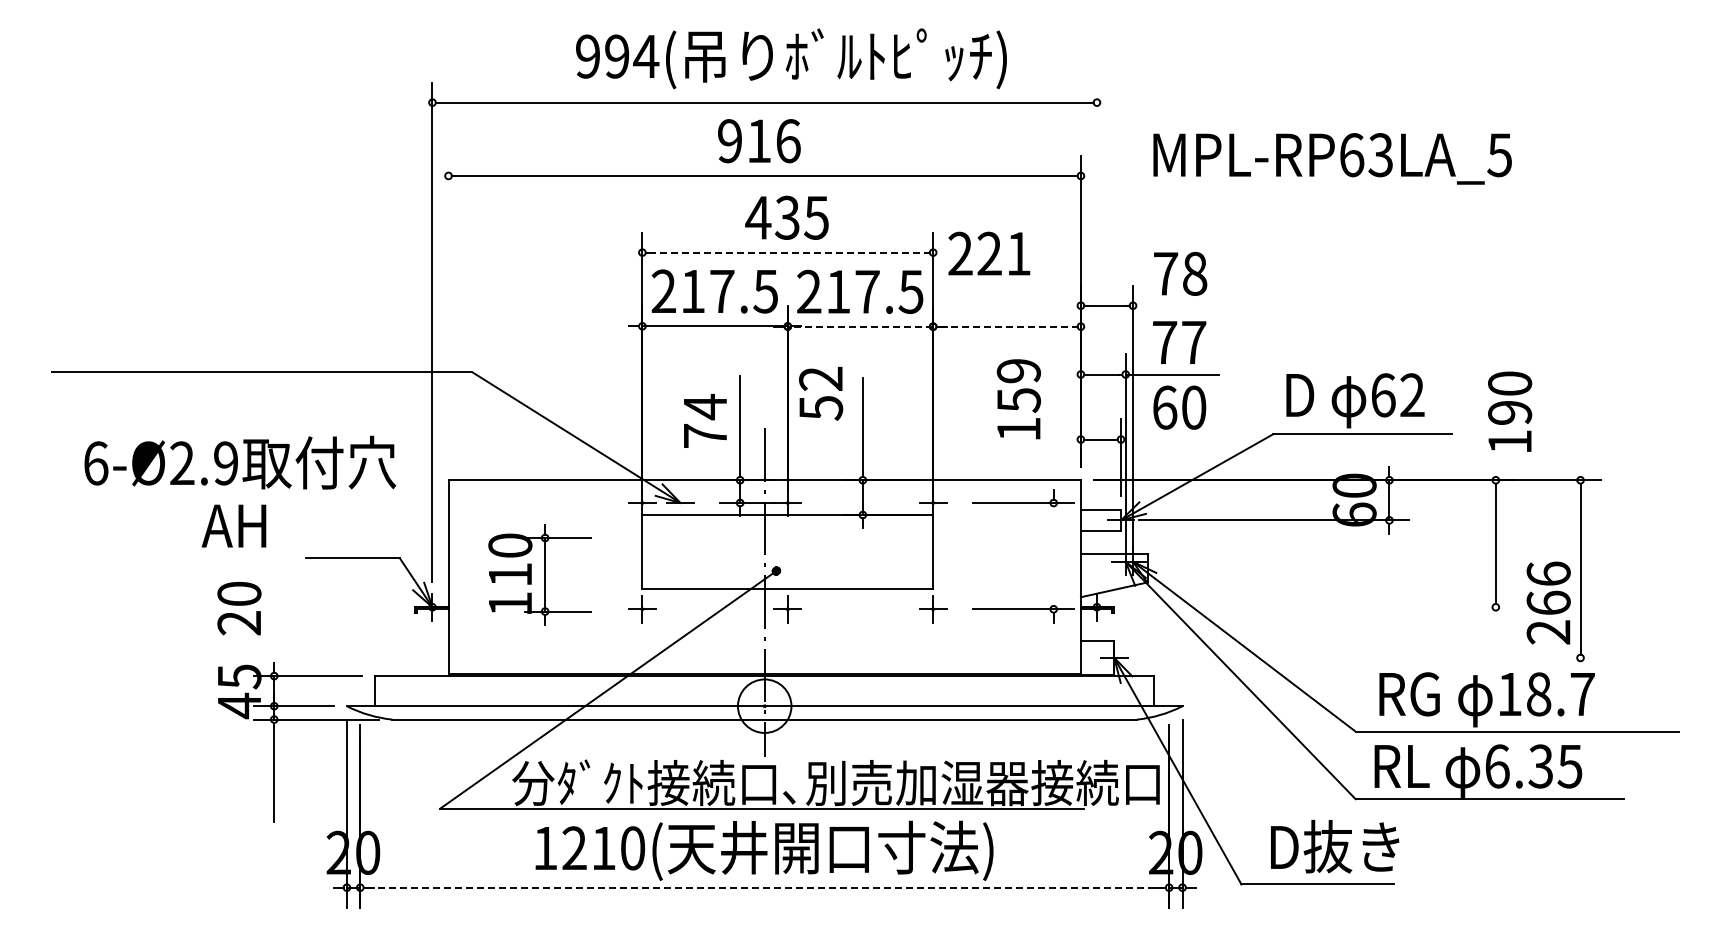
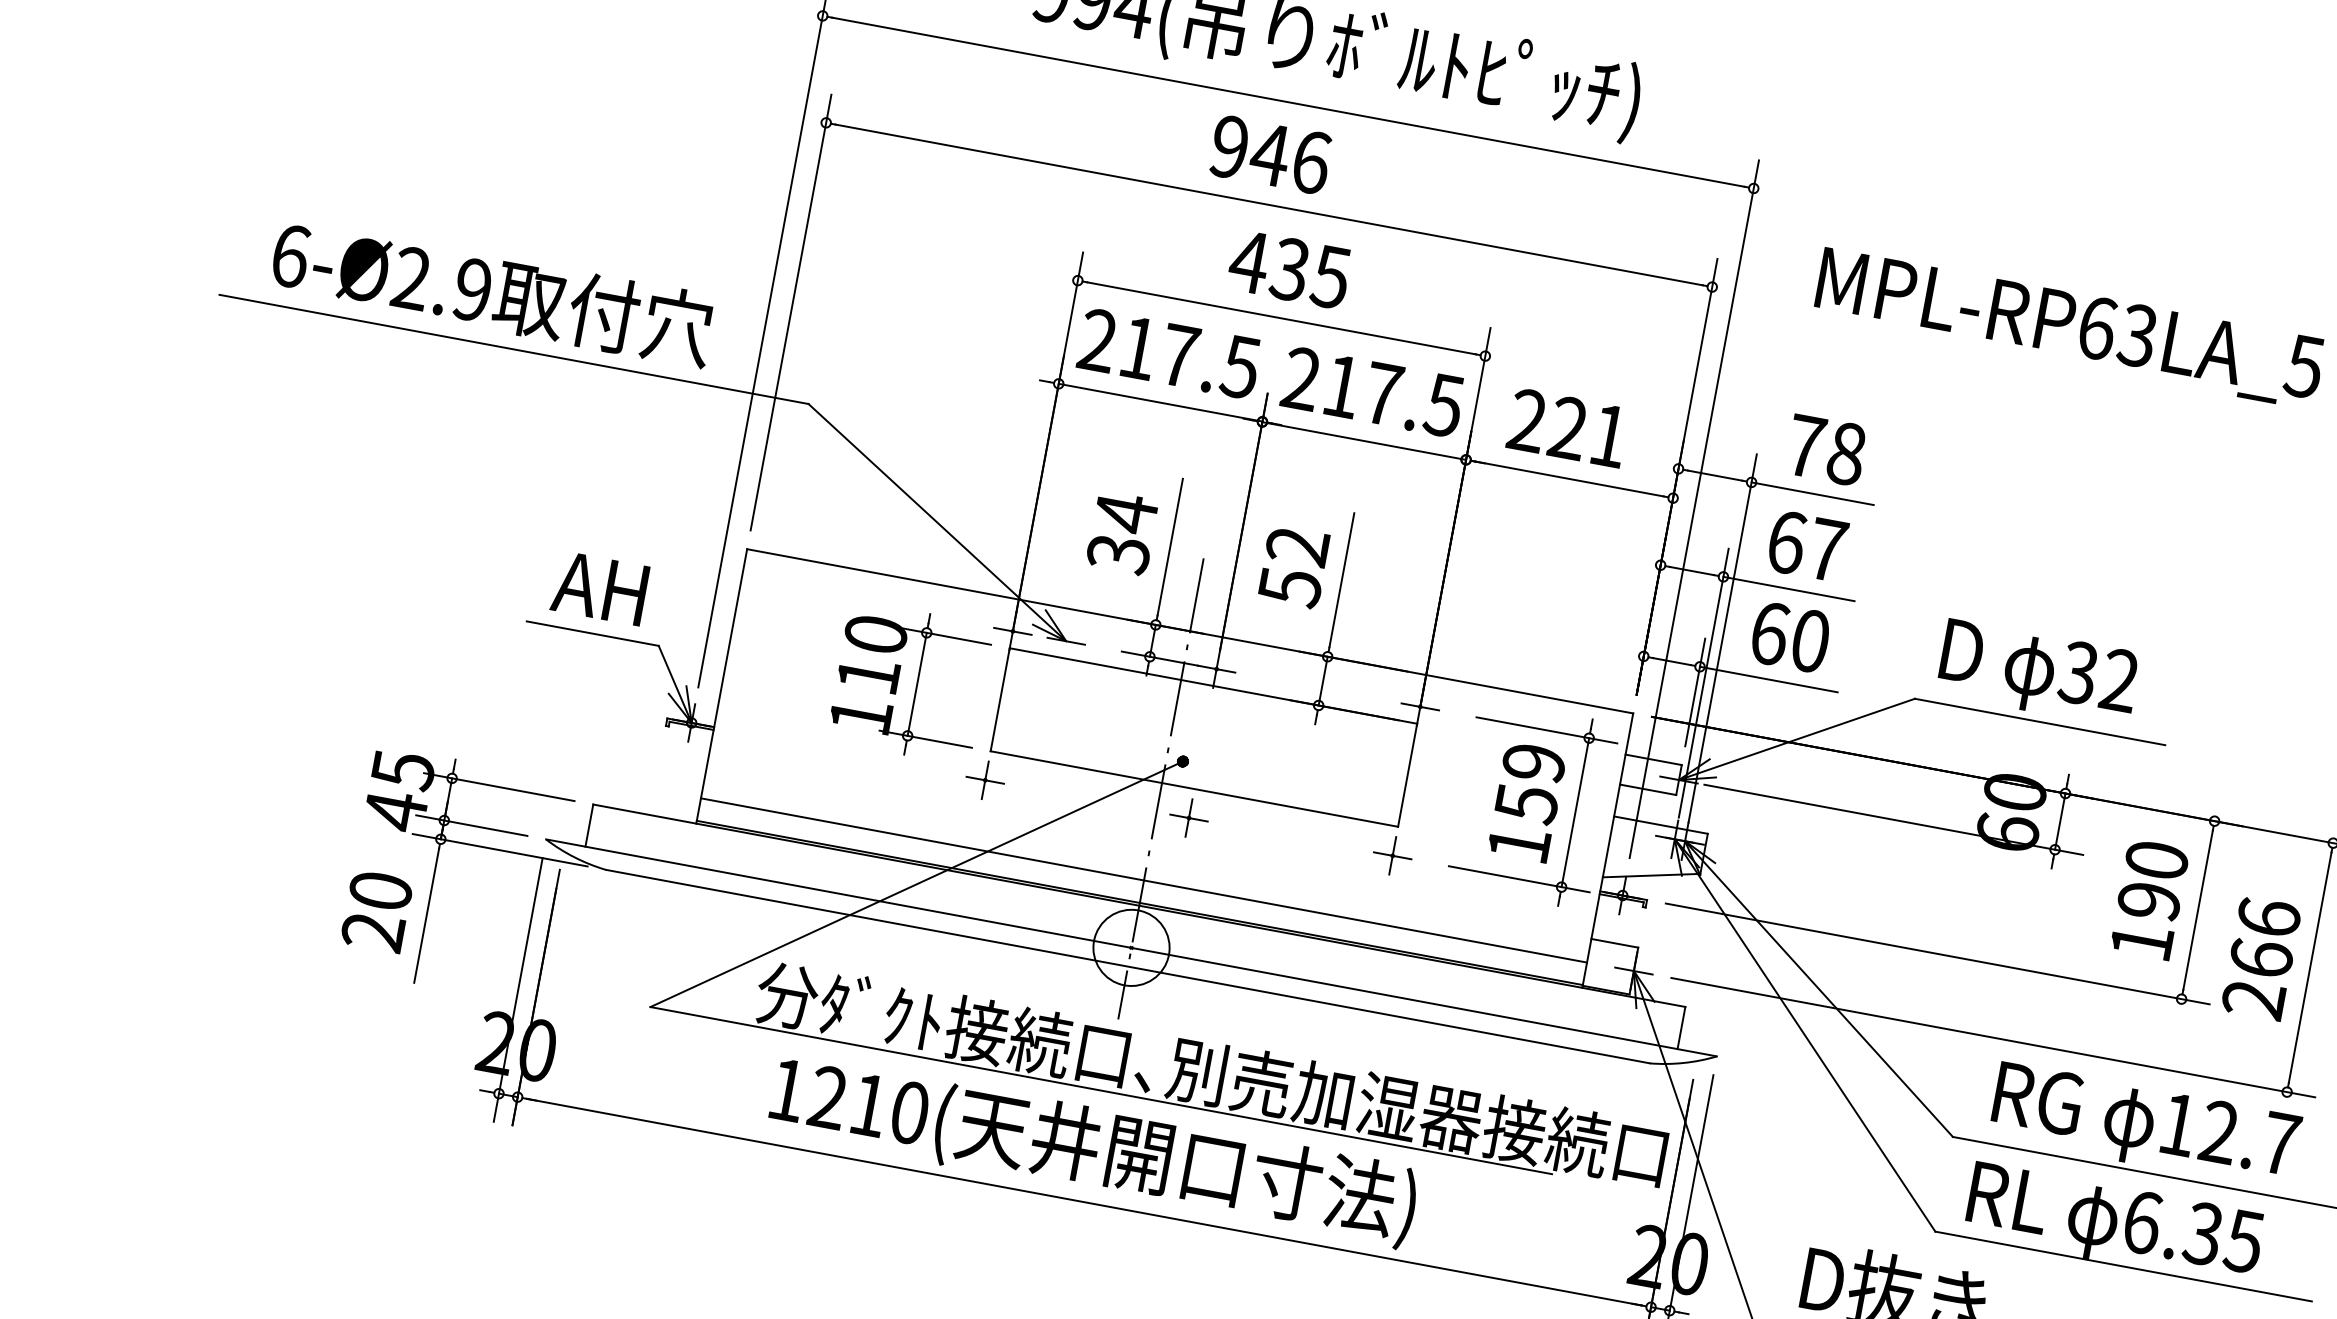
text: (758, 140) -> (1269, 153), 916 -> 946
line: (787, 252) -> (1281, 318), dashed -> solid
text: (989, 253) -> (1568, 427), moved
line: (1176, 305) -> (1812, 493), added
line: (448, 310) -> (791, 311), added
line: (860, 326) -> (1364, 440), dashed -> solid
line: (1007, 326) -> (1570, 478), dashed -> solid
line: (1096, 331) -> (1693, 509), added
text: (1165, 342) -> (1787, 542), 77 -> 67
text: (821, 393) -> (1294, 566), moved
text: (1382, 395) -> (2077, 672), 62 -> 32
text: (1018, 399) -> (1526, 802), moved
text: (1510, 411) -> (2150, 899), moved
text: (705, 436) -> (1118, 554), 74 -> 34
line: (1170, 439) -> (1769, 679), added
text: (240, 462) -> (493, 292), moved
text: (233, 525) -> (599, 587), moved
line: (1053, 555) -> (1575, 811), added
part: (539, 574) -> (909, 682), moved
text: (1548, 602) -> (2261, 957), moved
line: (1321, 607) -> (1937, 954), added
text: (239, 608) -> (377, 911), moved
line: (1370, 657) -> (1992, 1036), added
line: (764, 658) -> (1143, 880), added
text: (1538, 694) -> (2218, 1132), 18.7 -> 12.7
line: (764, 887) -> (1084, 1201), dashed -> solid

